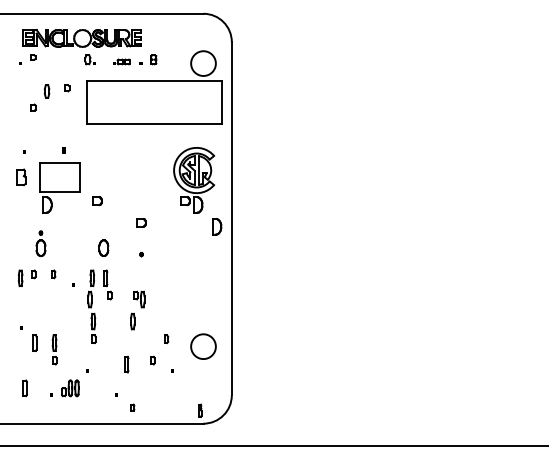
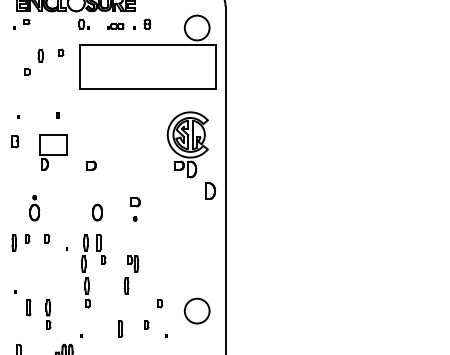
part: (21, 177) -> (15, 141), size x0.7
part: (59, 187) -> (53, 151), size x0.7
part: (141, 222) -> (135, 201), moved

